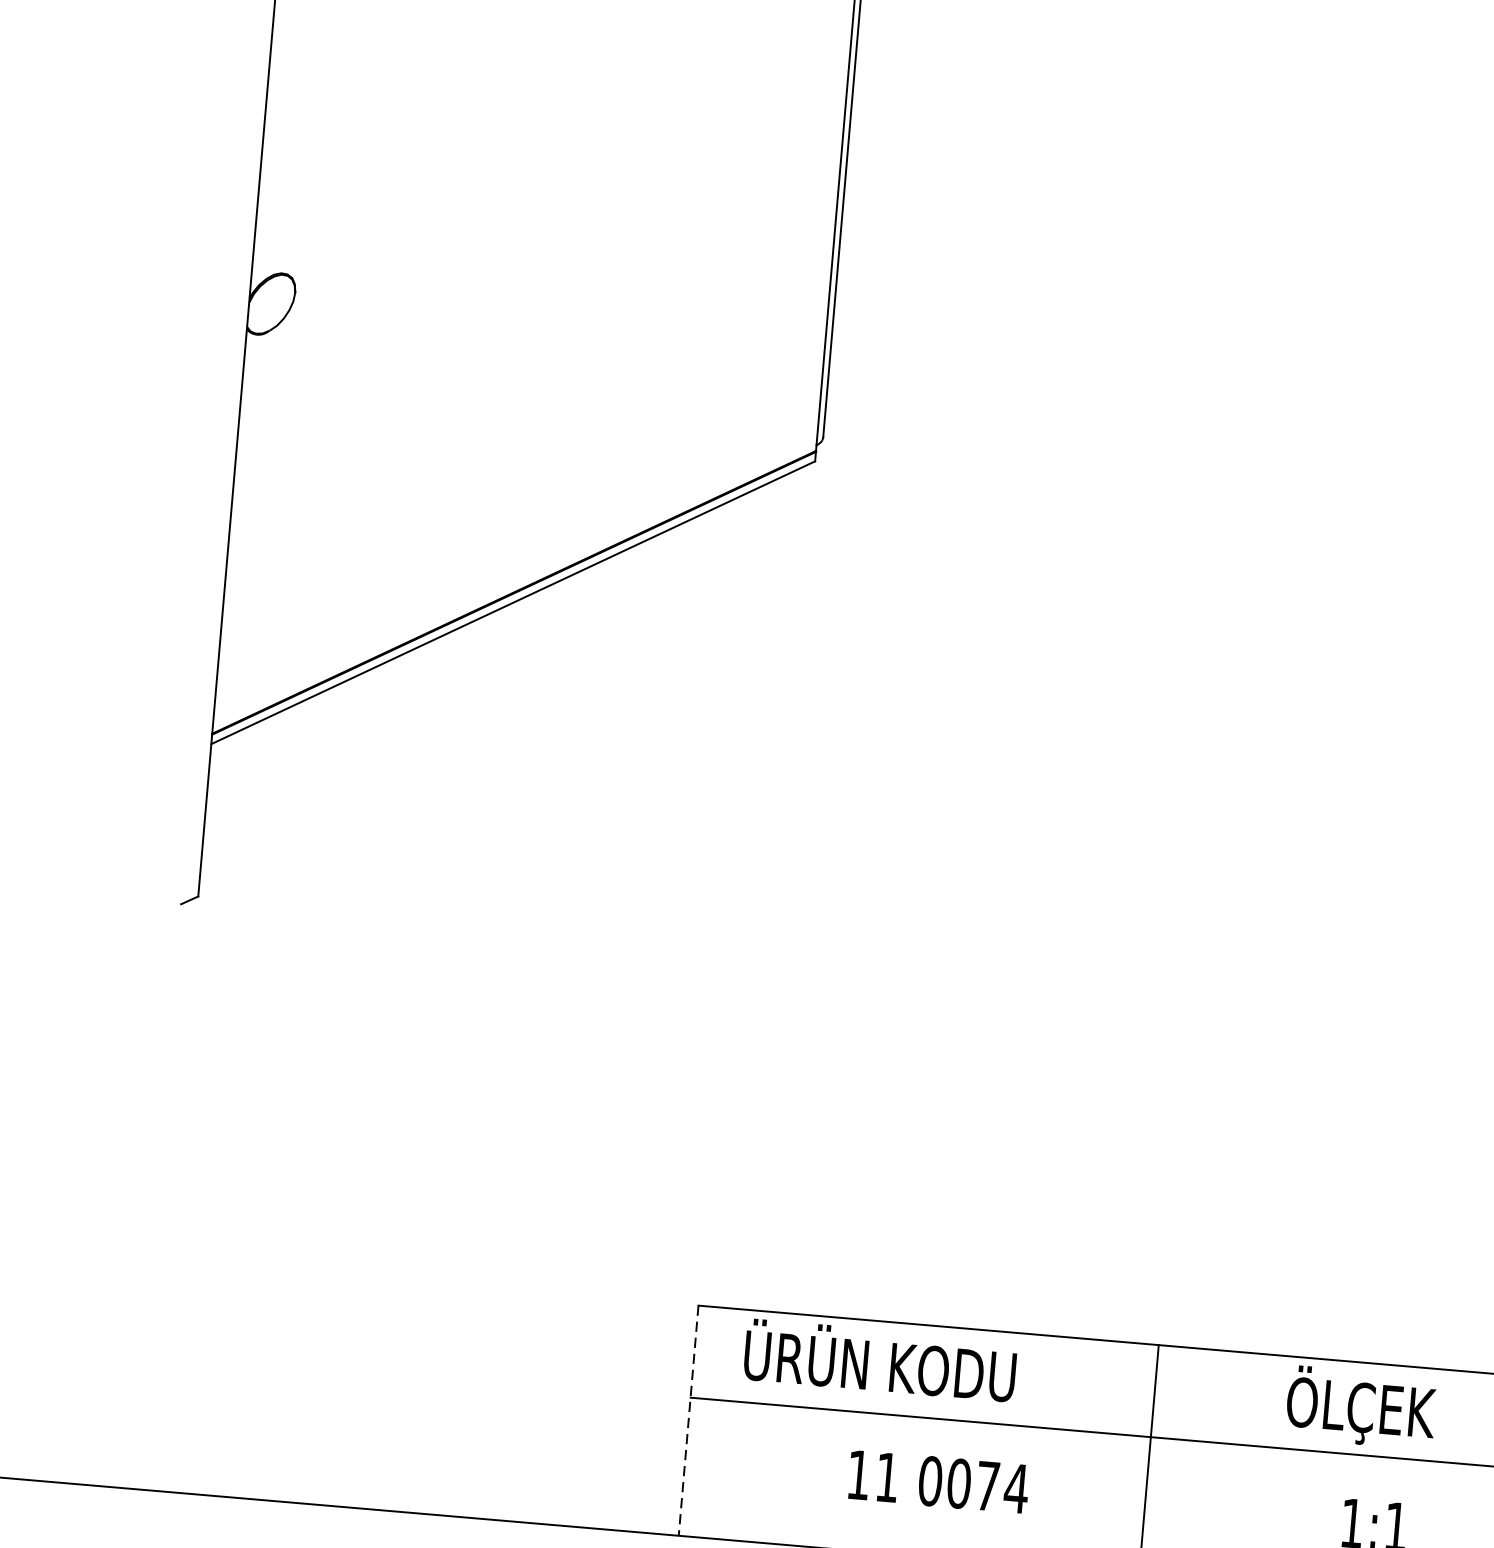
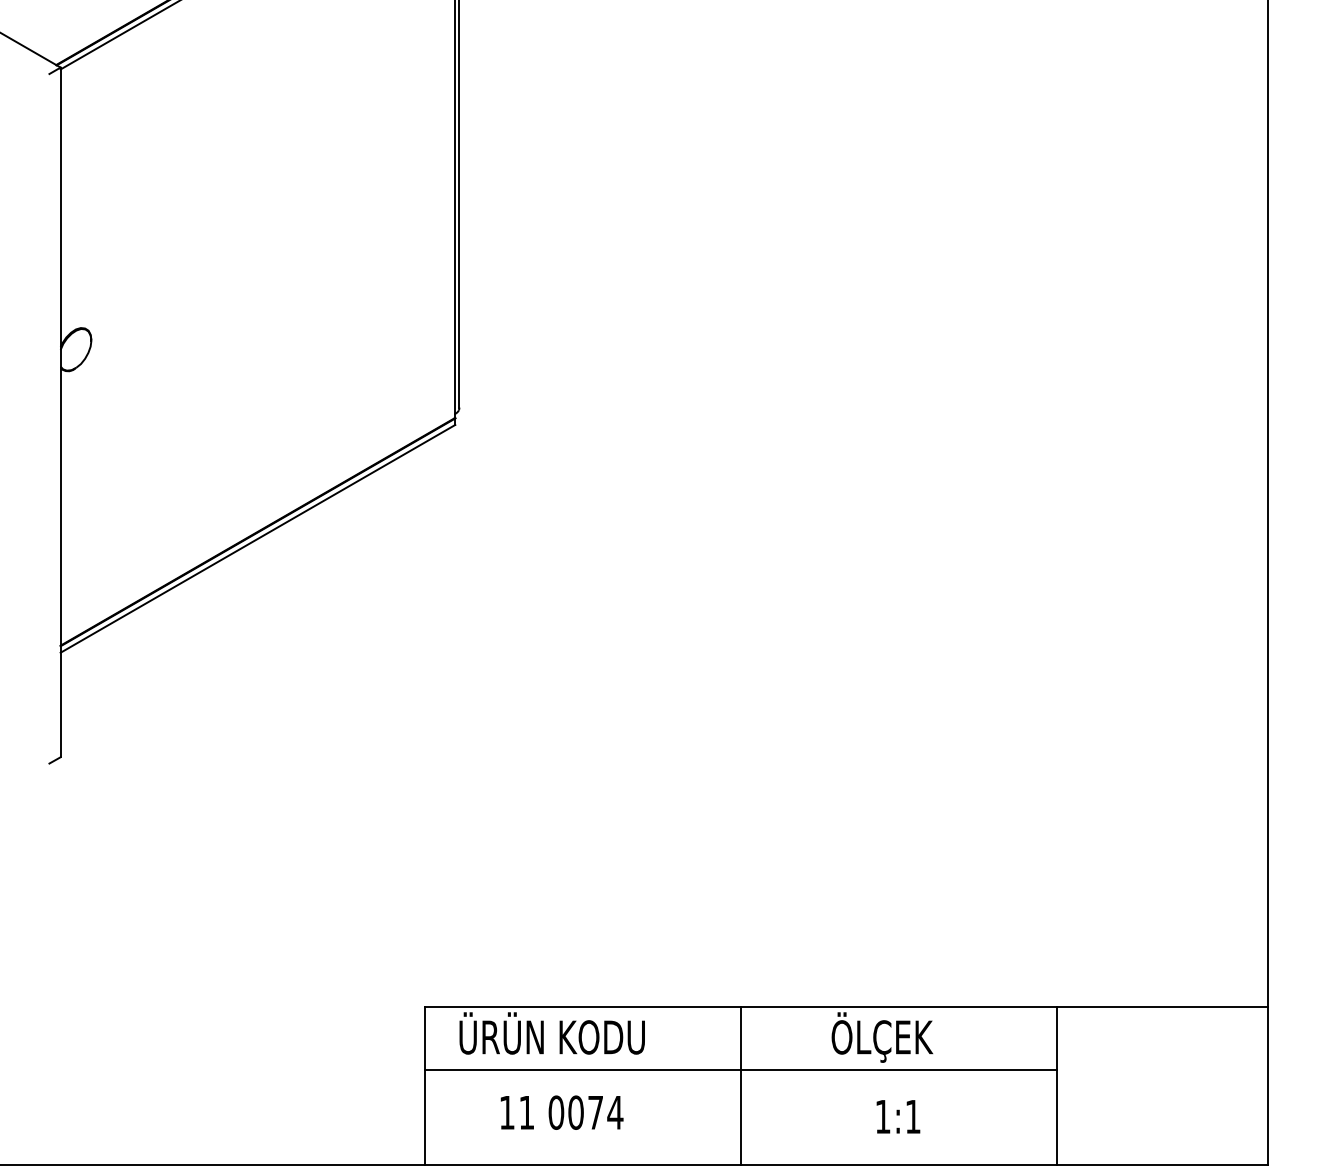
line: (689, 1420) -> (425, 1085), dashed -> solid
text: (937, 1481) -> (561, 1112), moved

